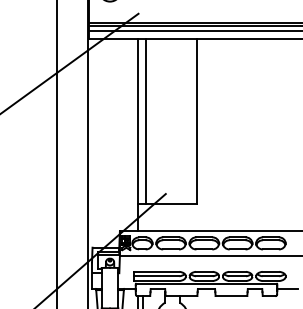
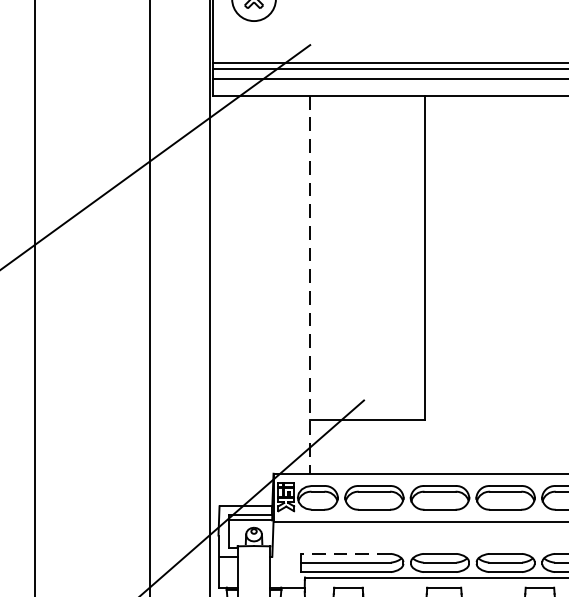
line: (146, 121) -> (325, 257), removed
line: (138, 135) -> (310, 285), solid -> dashed
line: (156, 271) -> (345, 553), solid -> dashed

